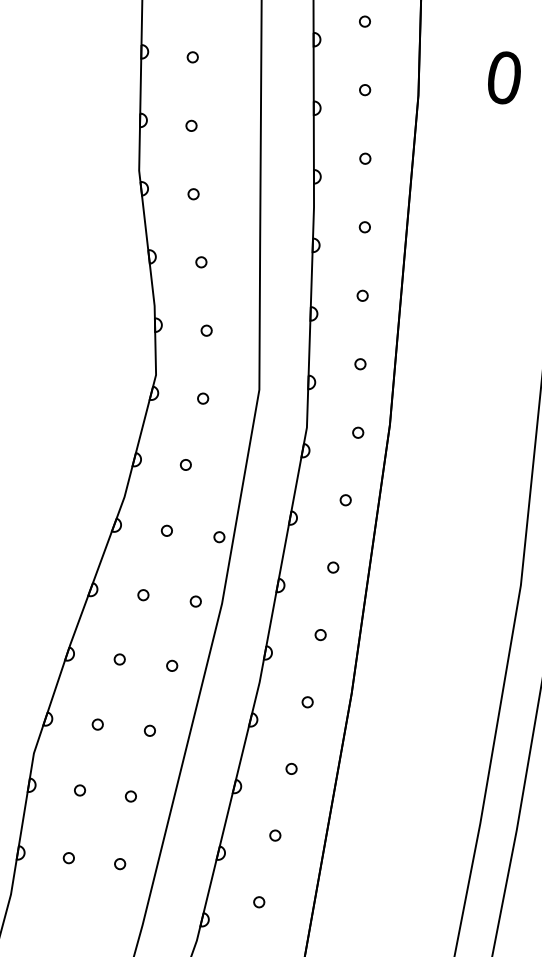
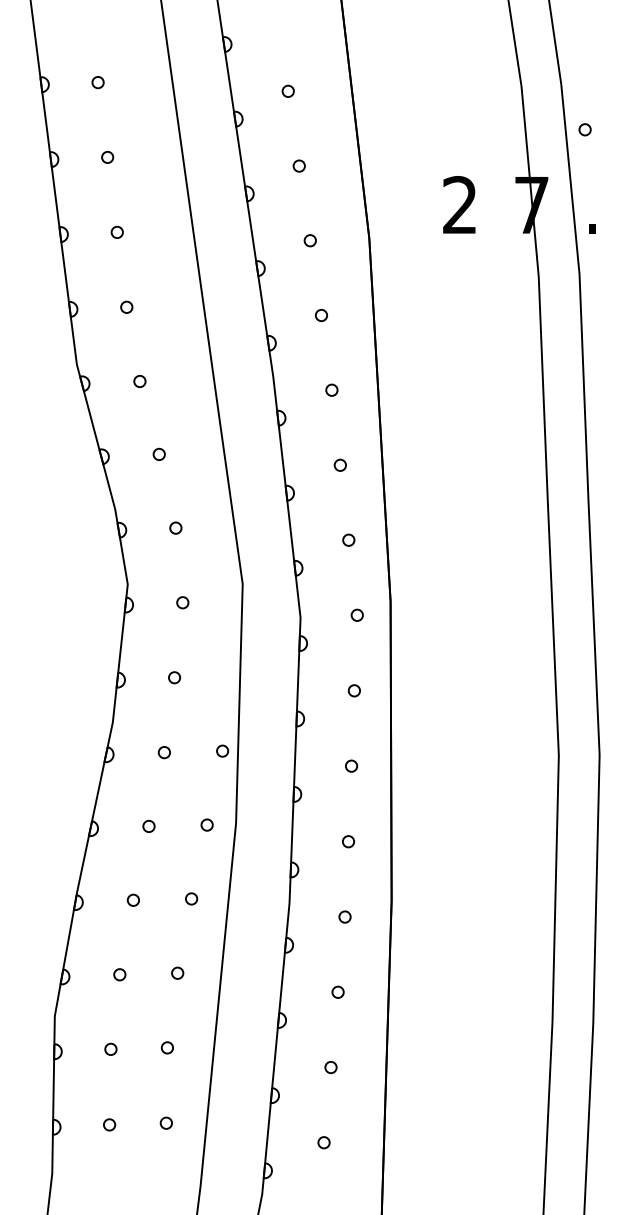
text: (503, 78) -> (459, 205), 0 -> 2

